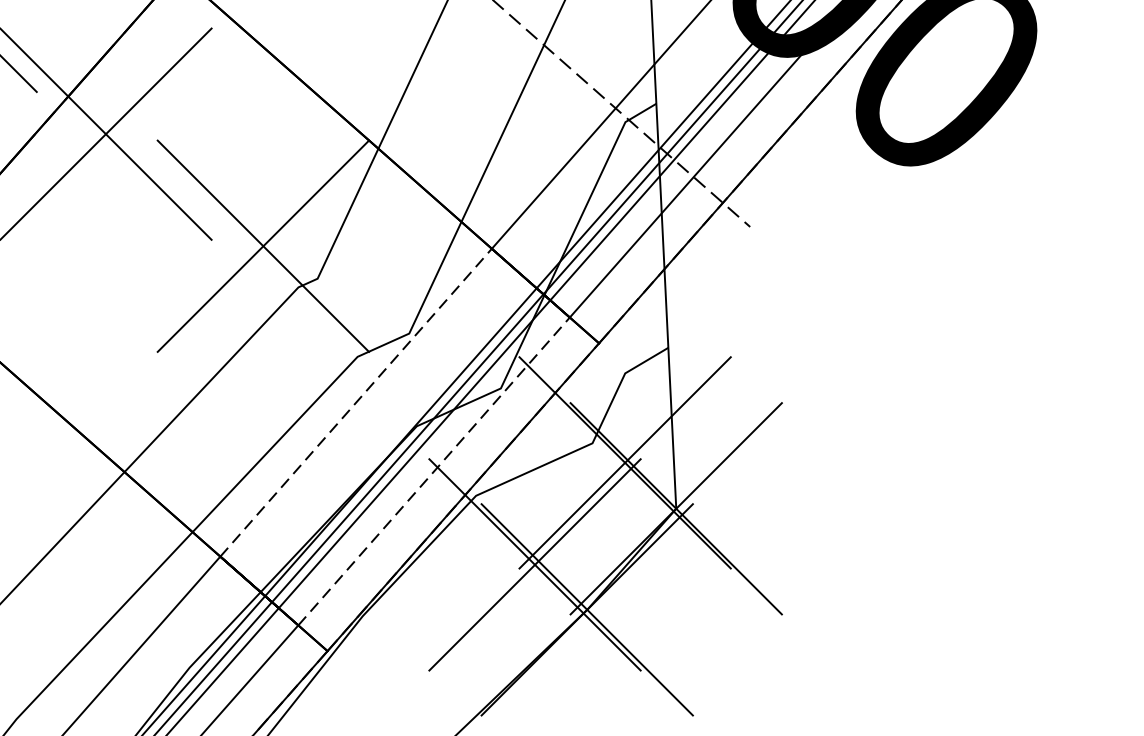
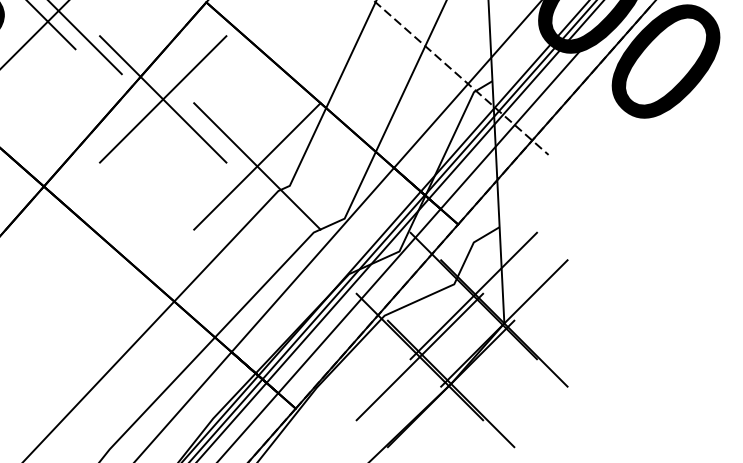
line: (355, 403) -> (312, 260), dashed -> solid
line: (434, 472) -> (359, 301), dashed -> solid

